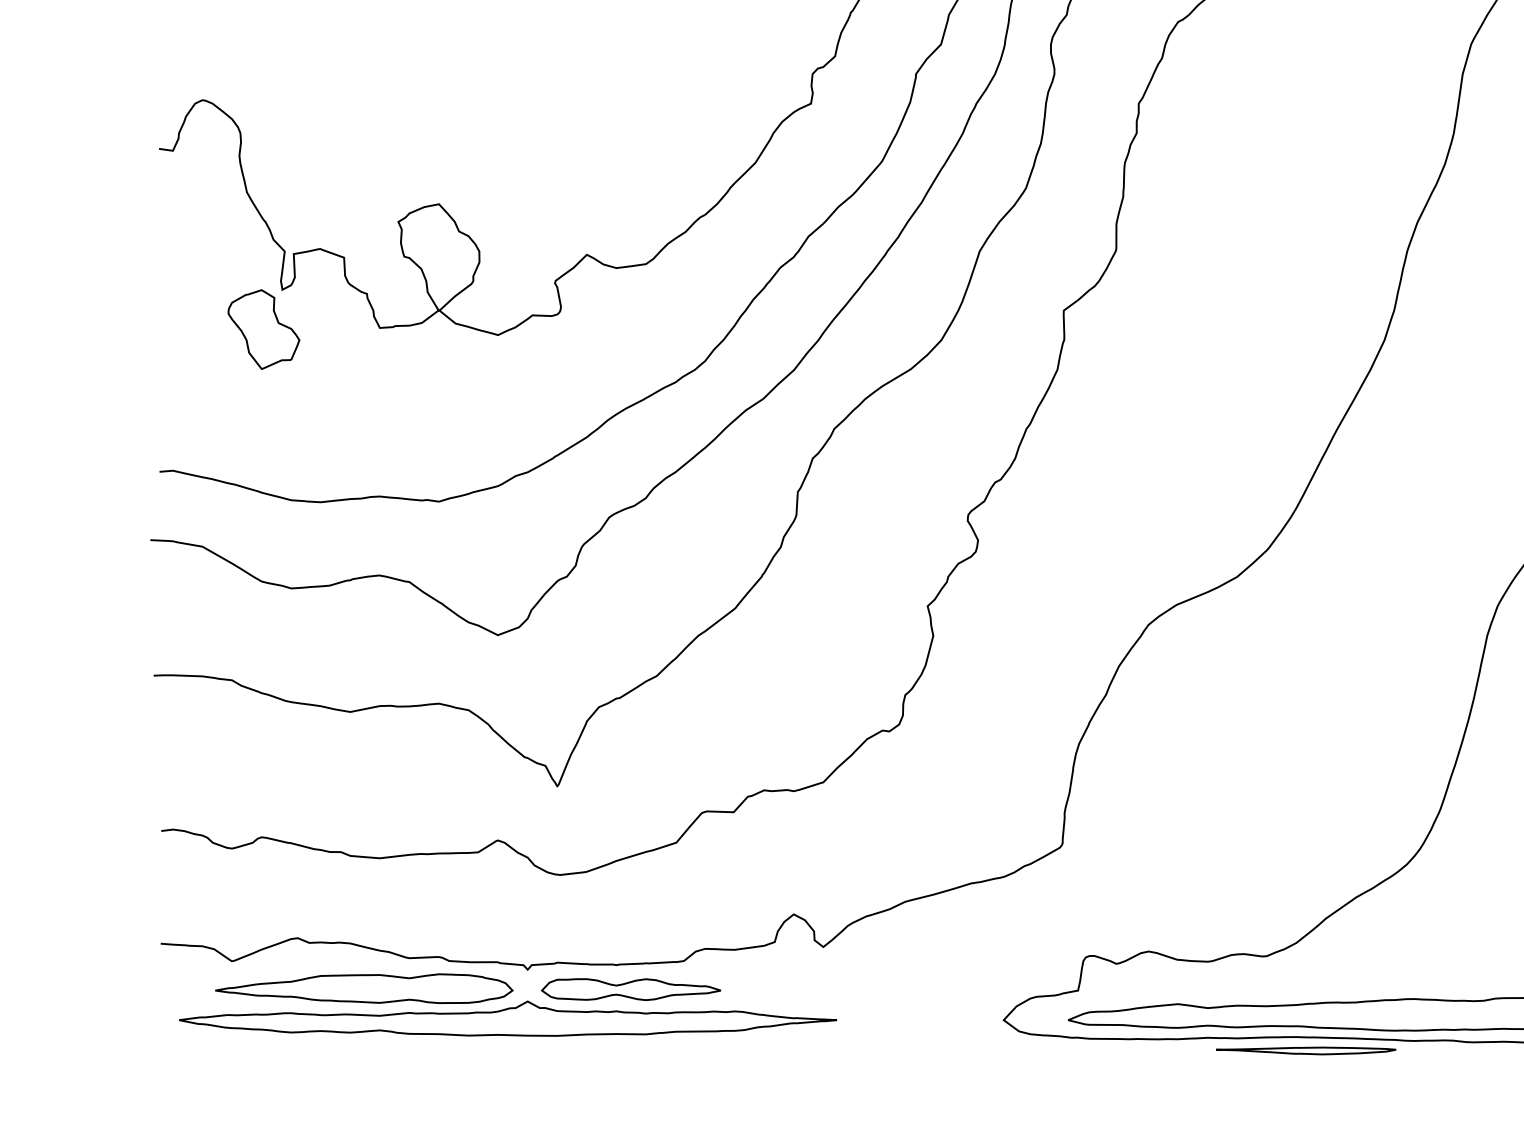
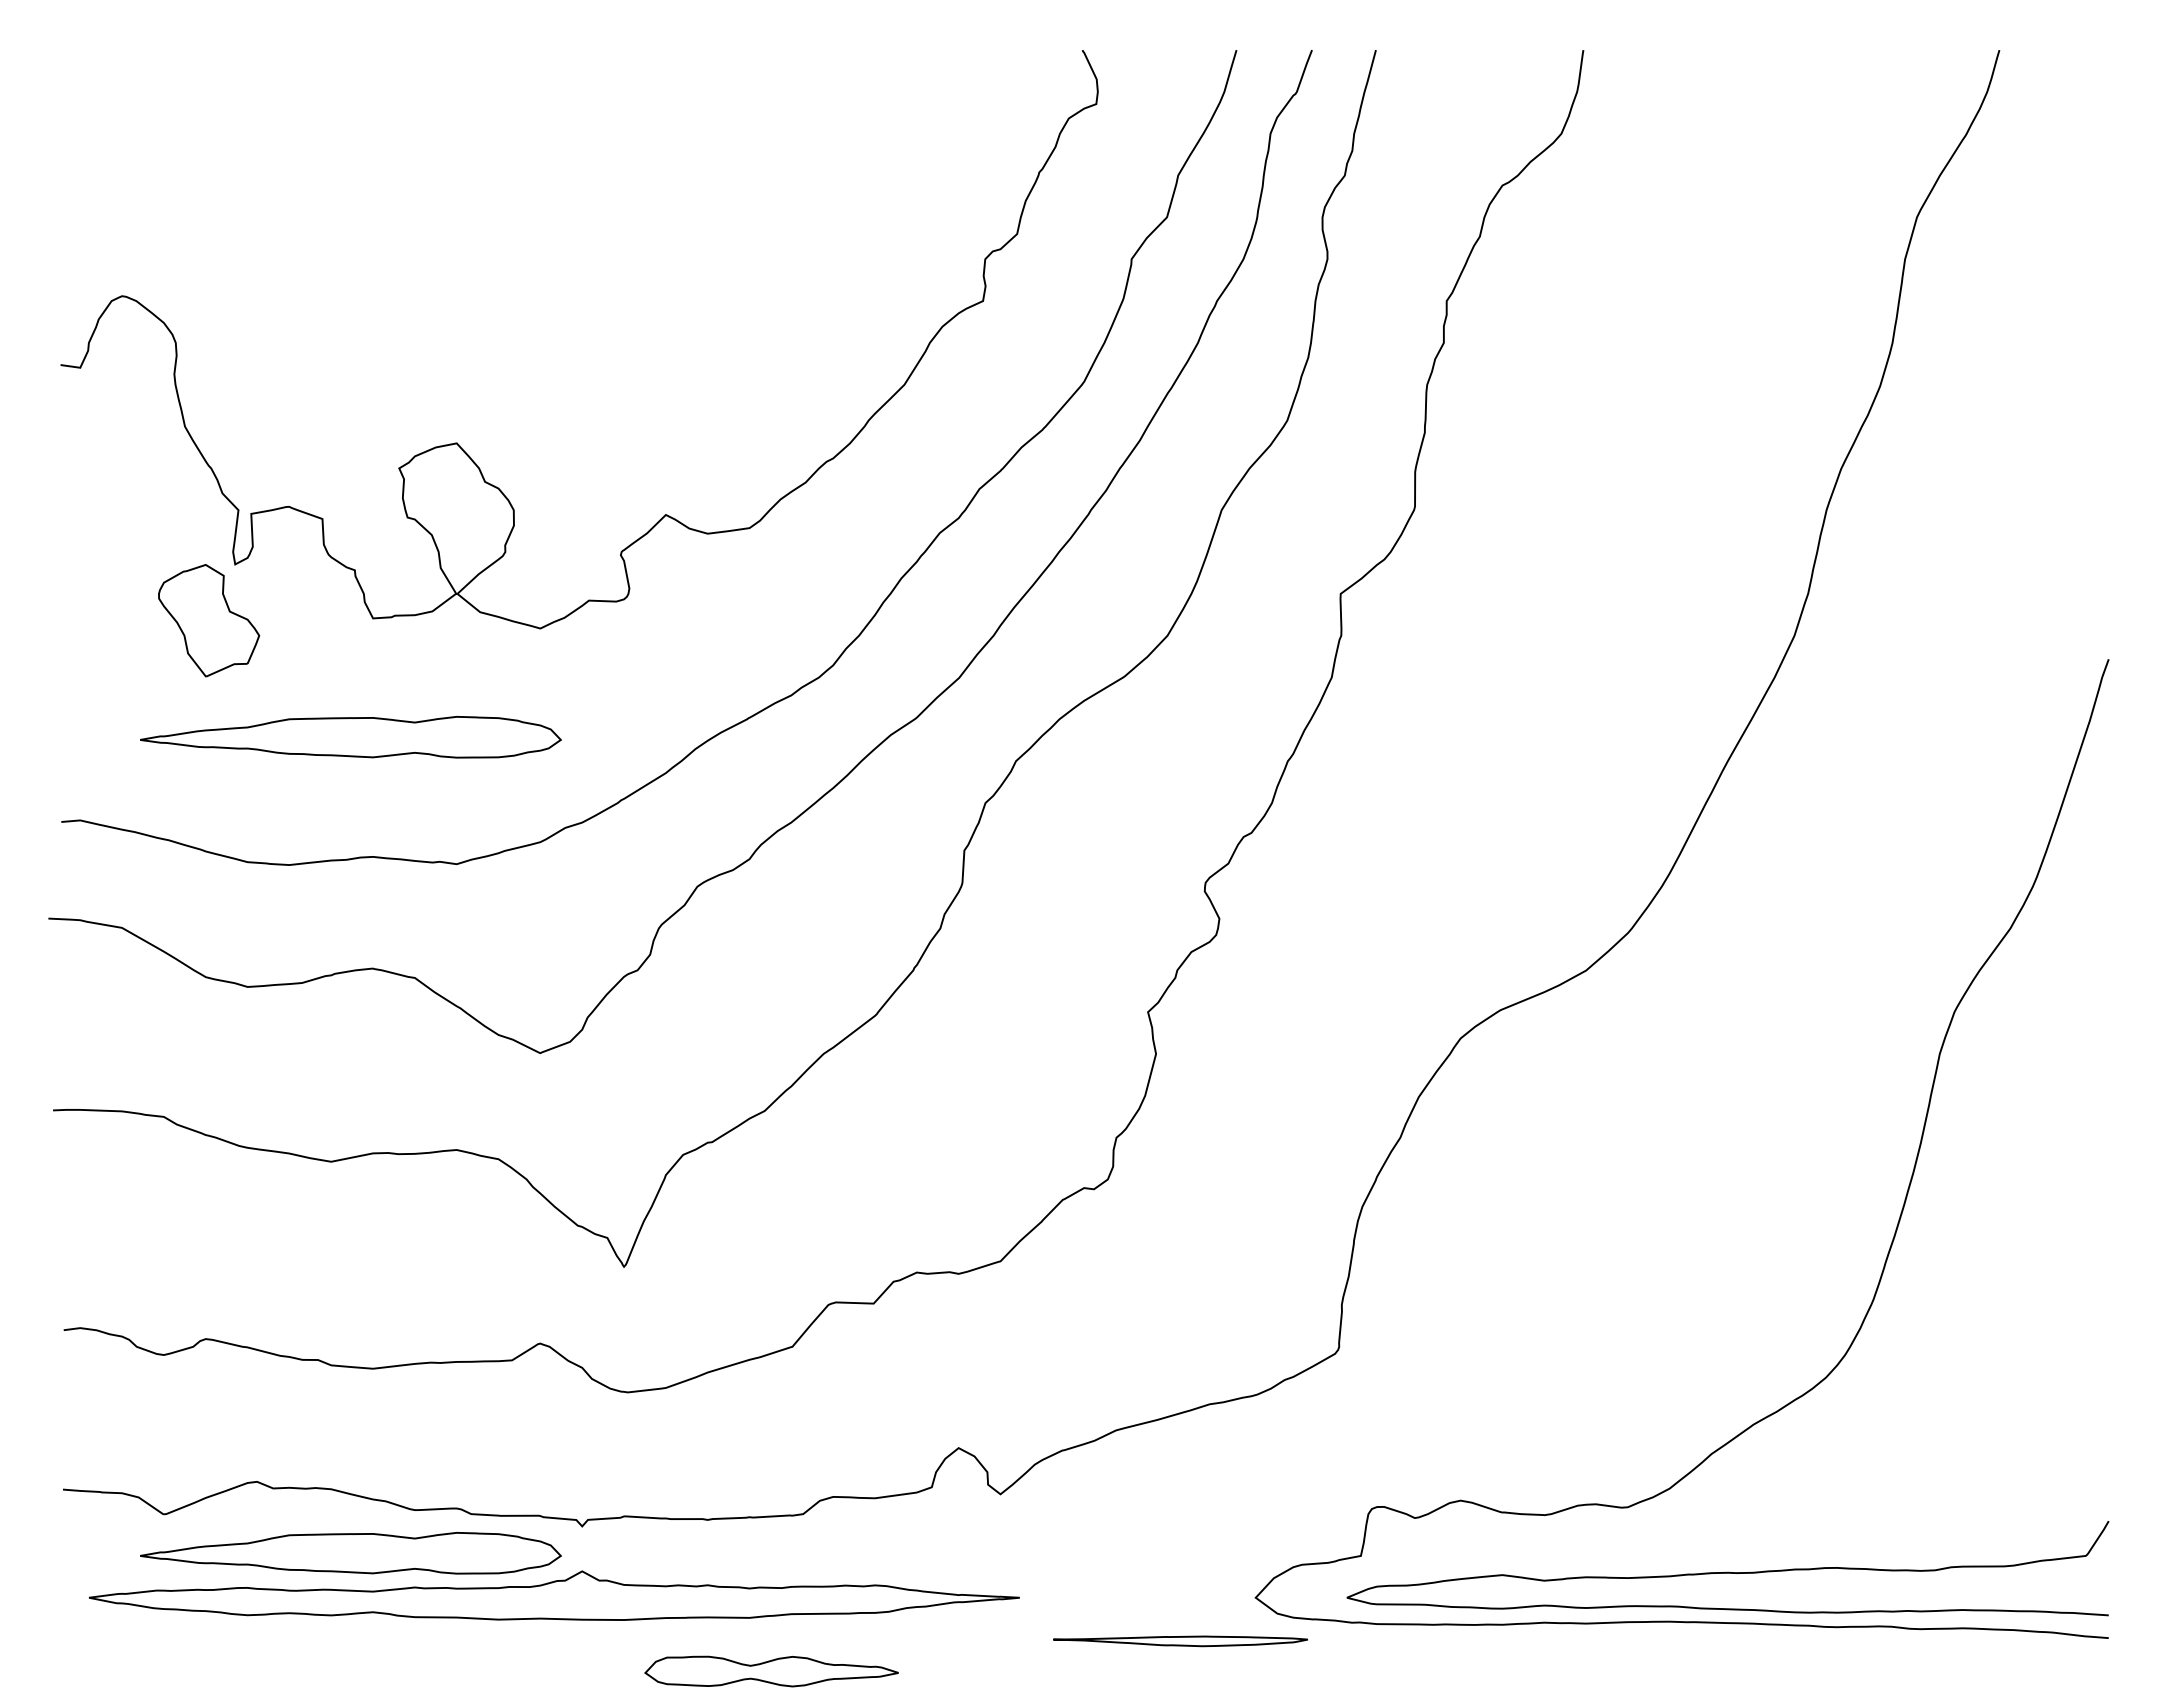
part: (363, 412) -> (350, 737), added
part: (631, 989) -> (771, 1671), moved
part: (1306, 1051) -> (1180, 1641), moved

